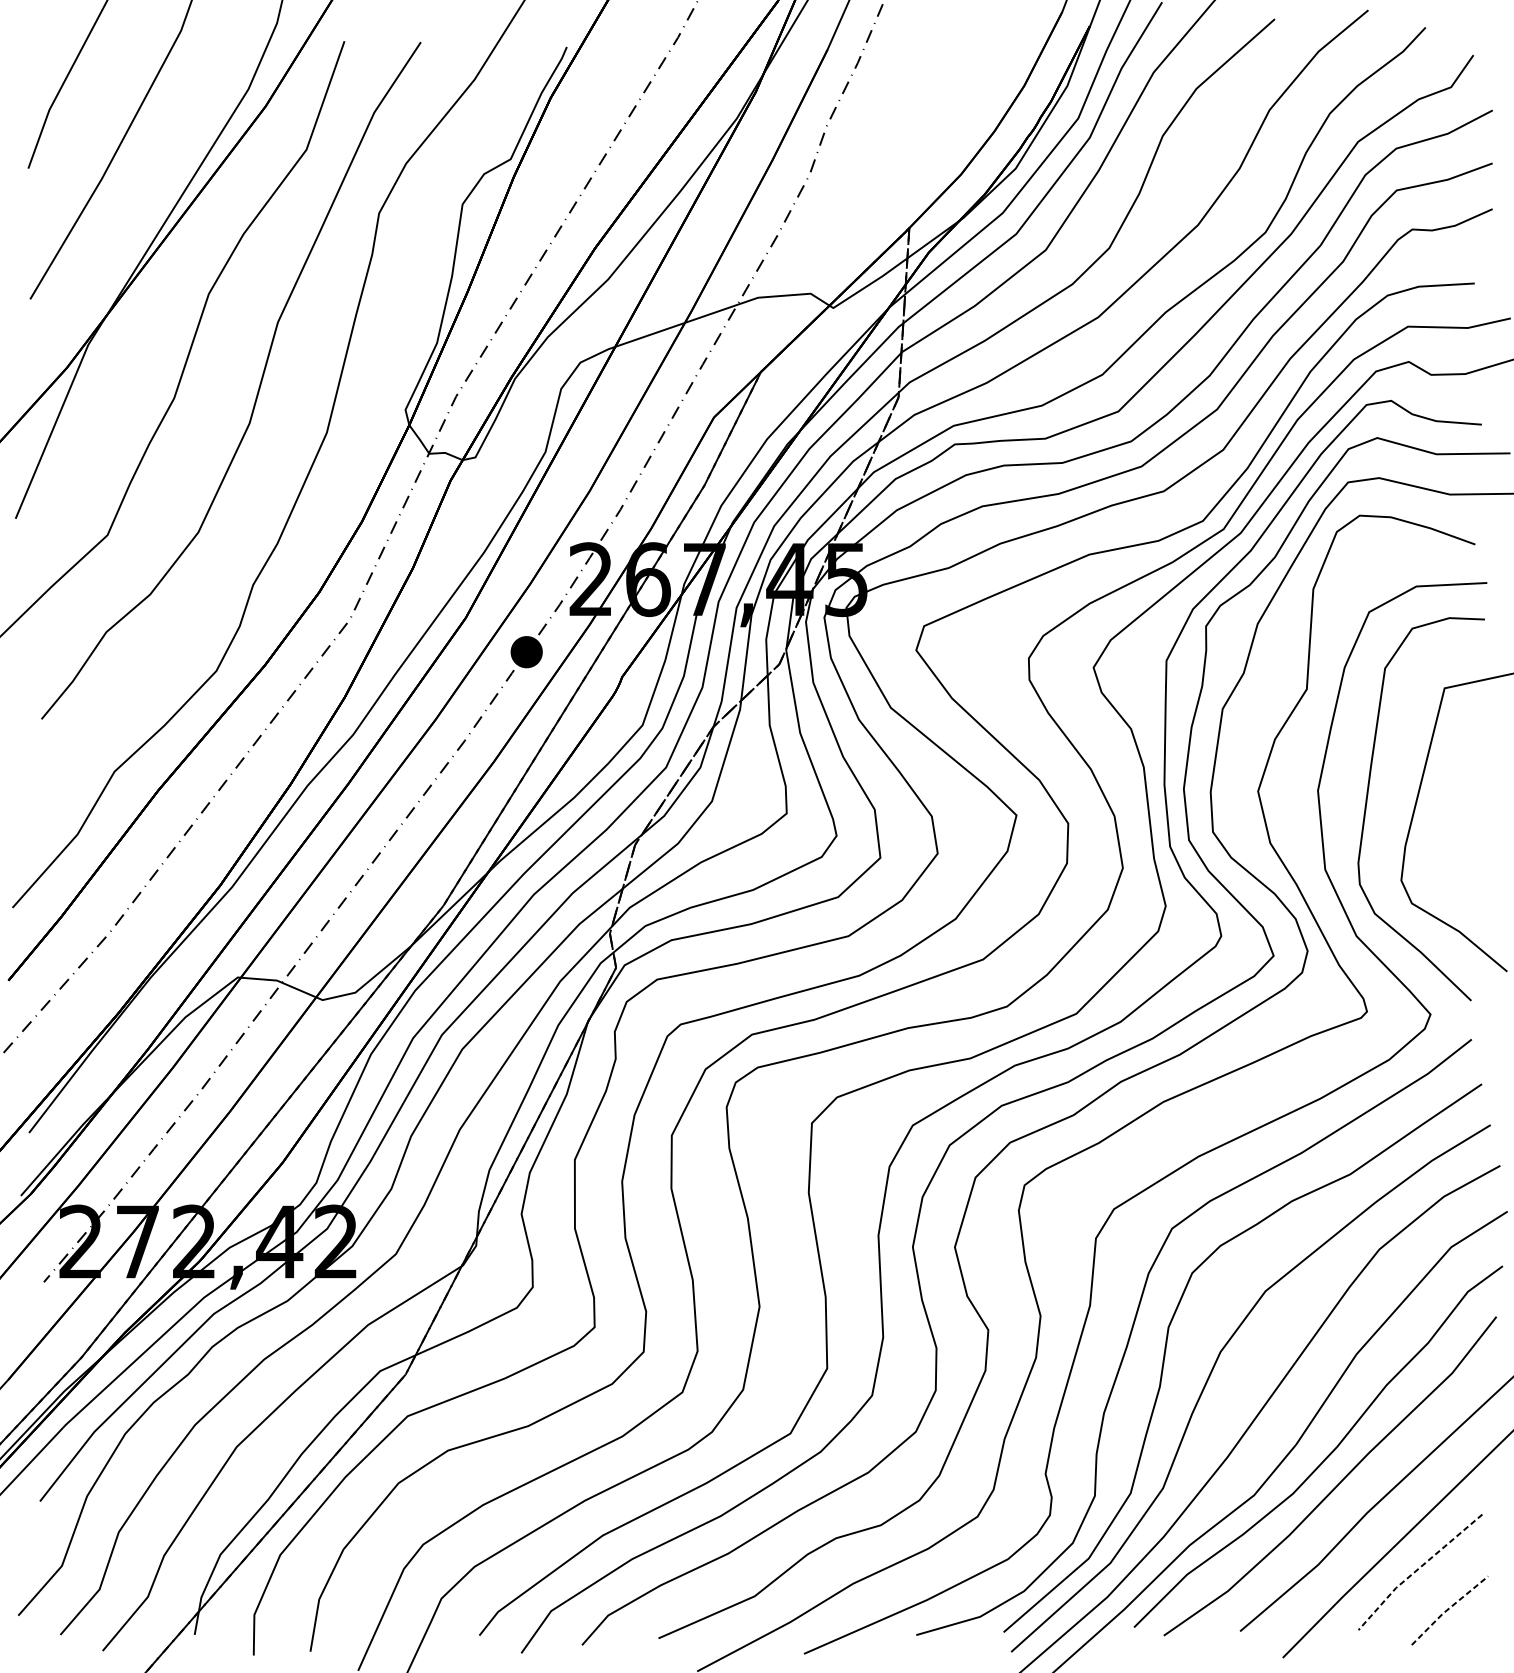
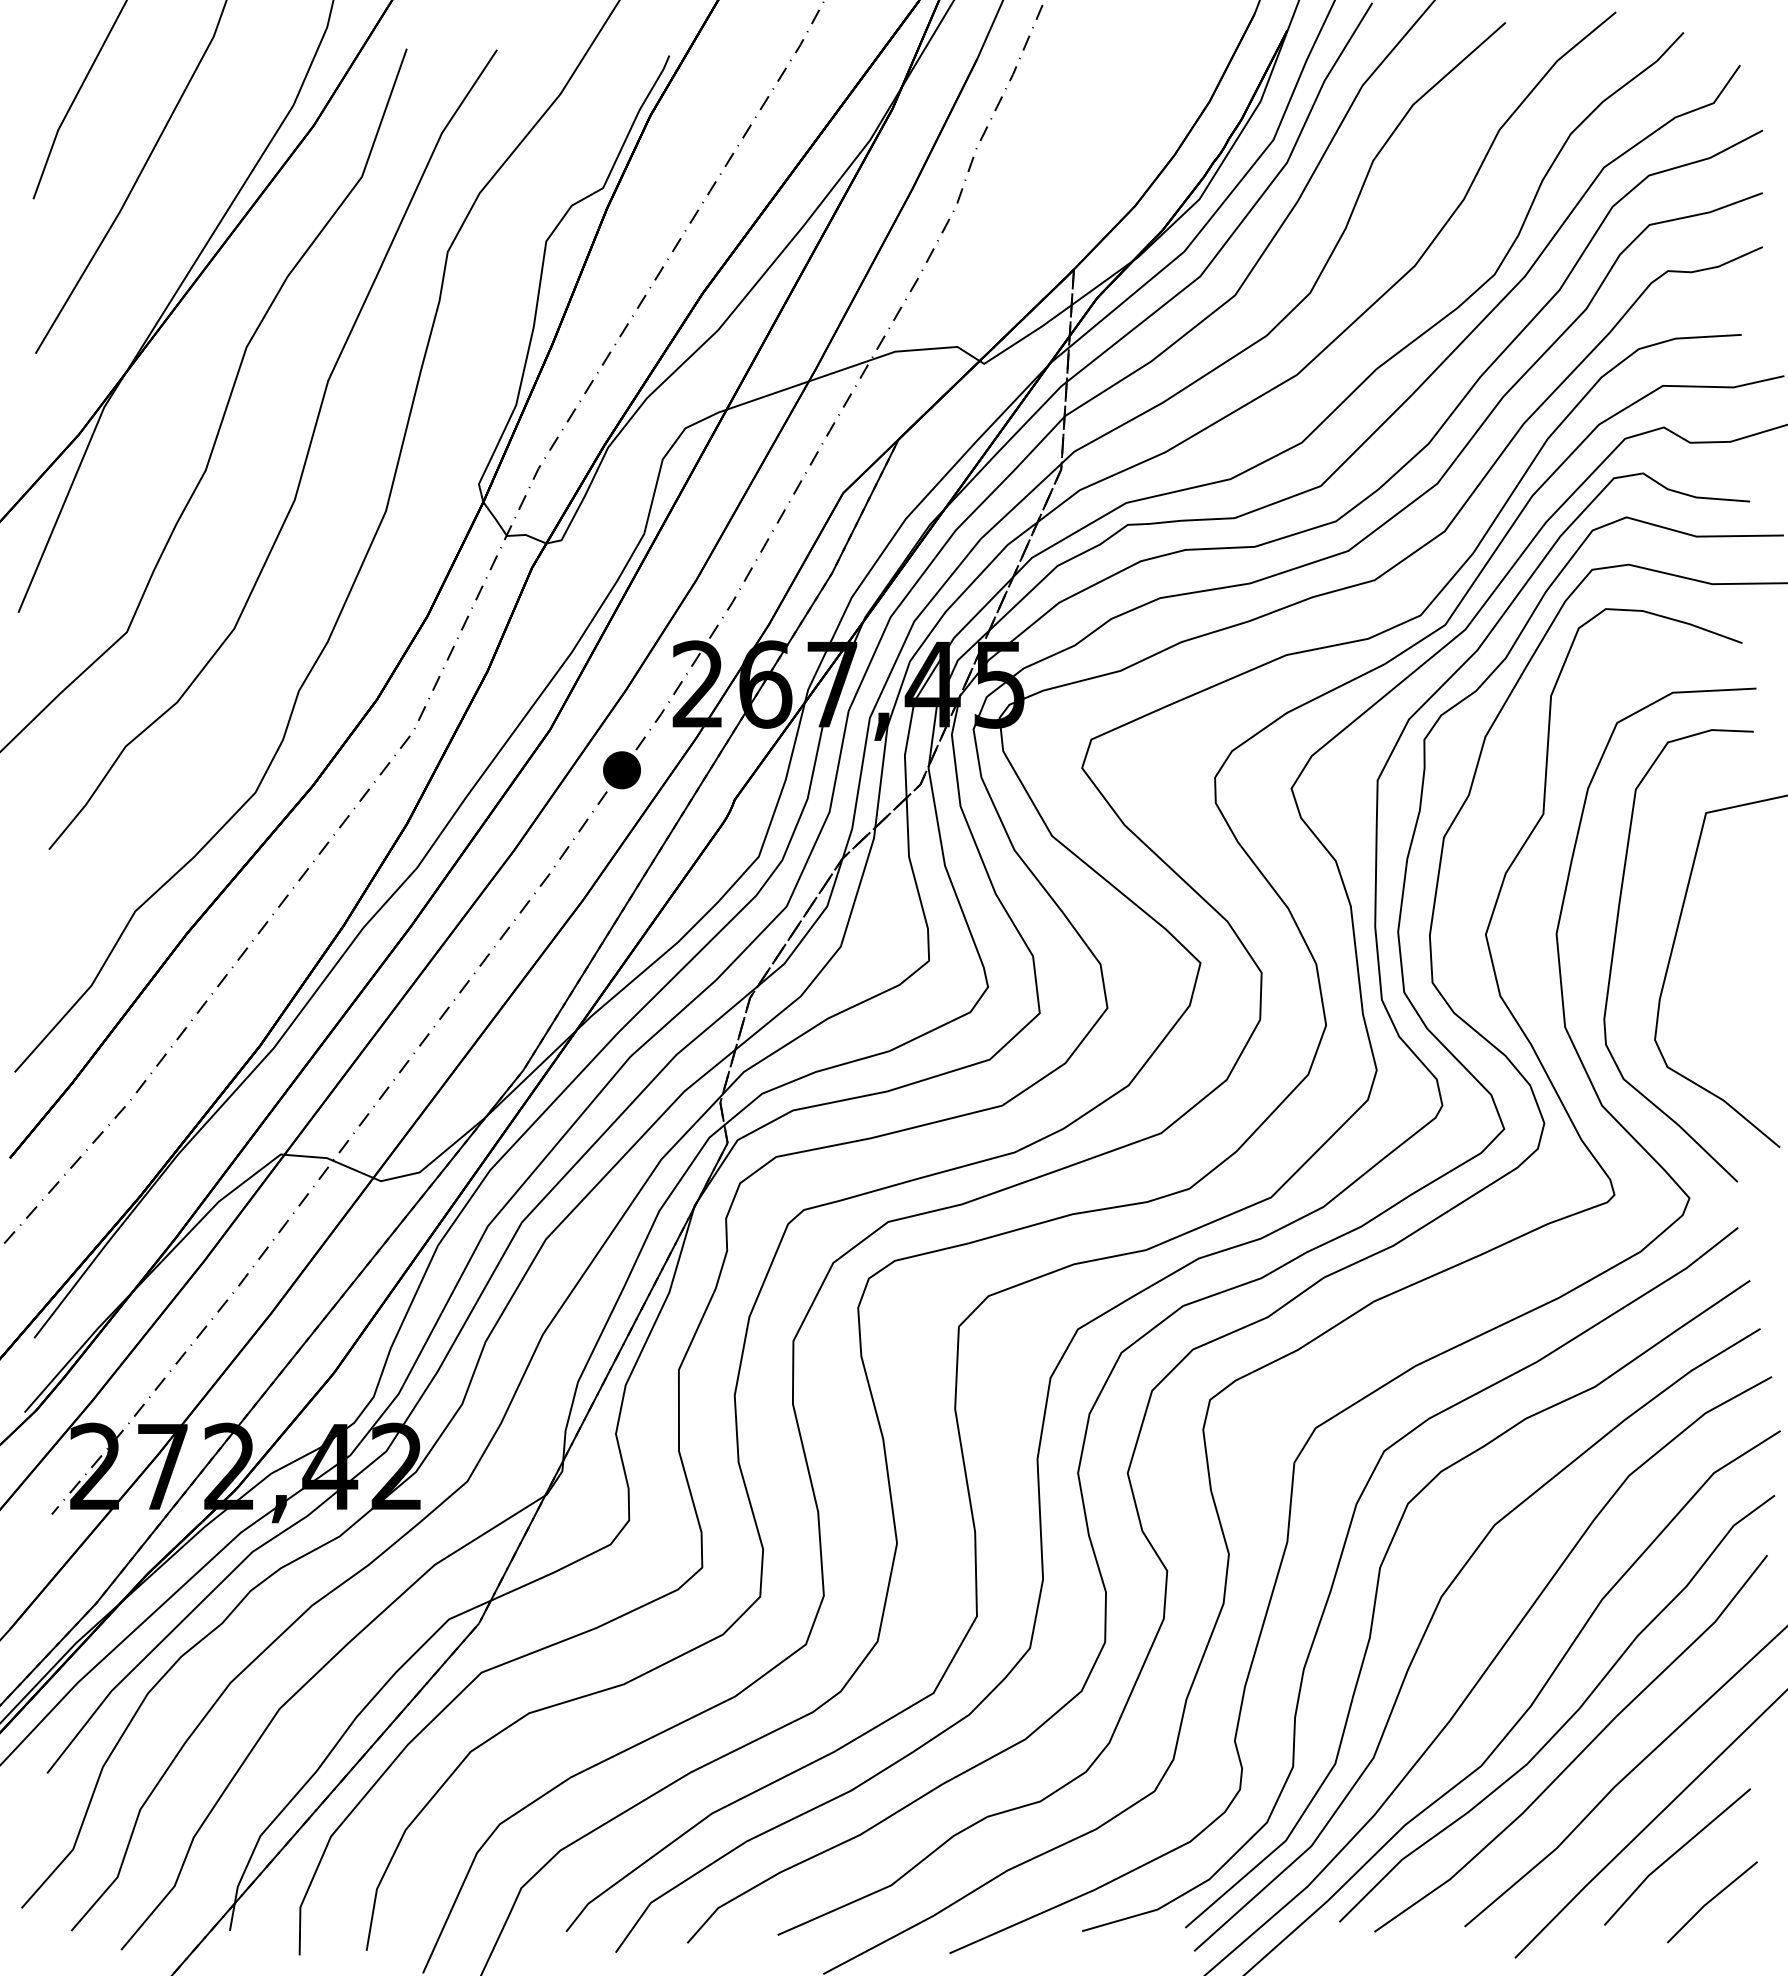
line: (1417, 1570) -> (1673, 1854), dashed -> solid
line: (1448, 1609) -> (1710, 1900), dashed -> solid

